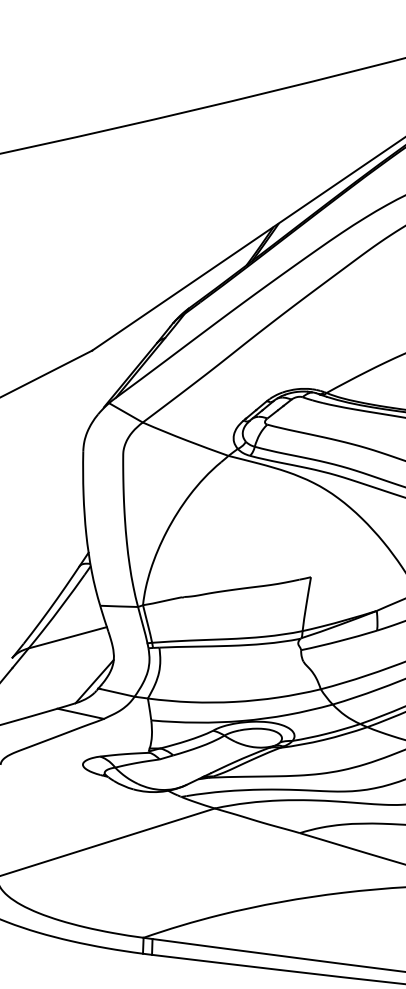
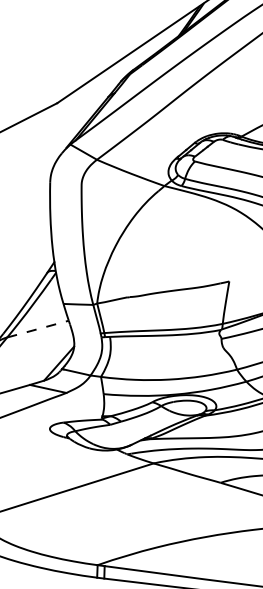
line: (67, 637) -> (37, 328), solid -> dashed

